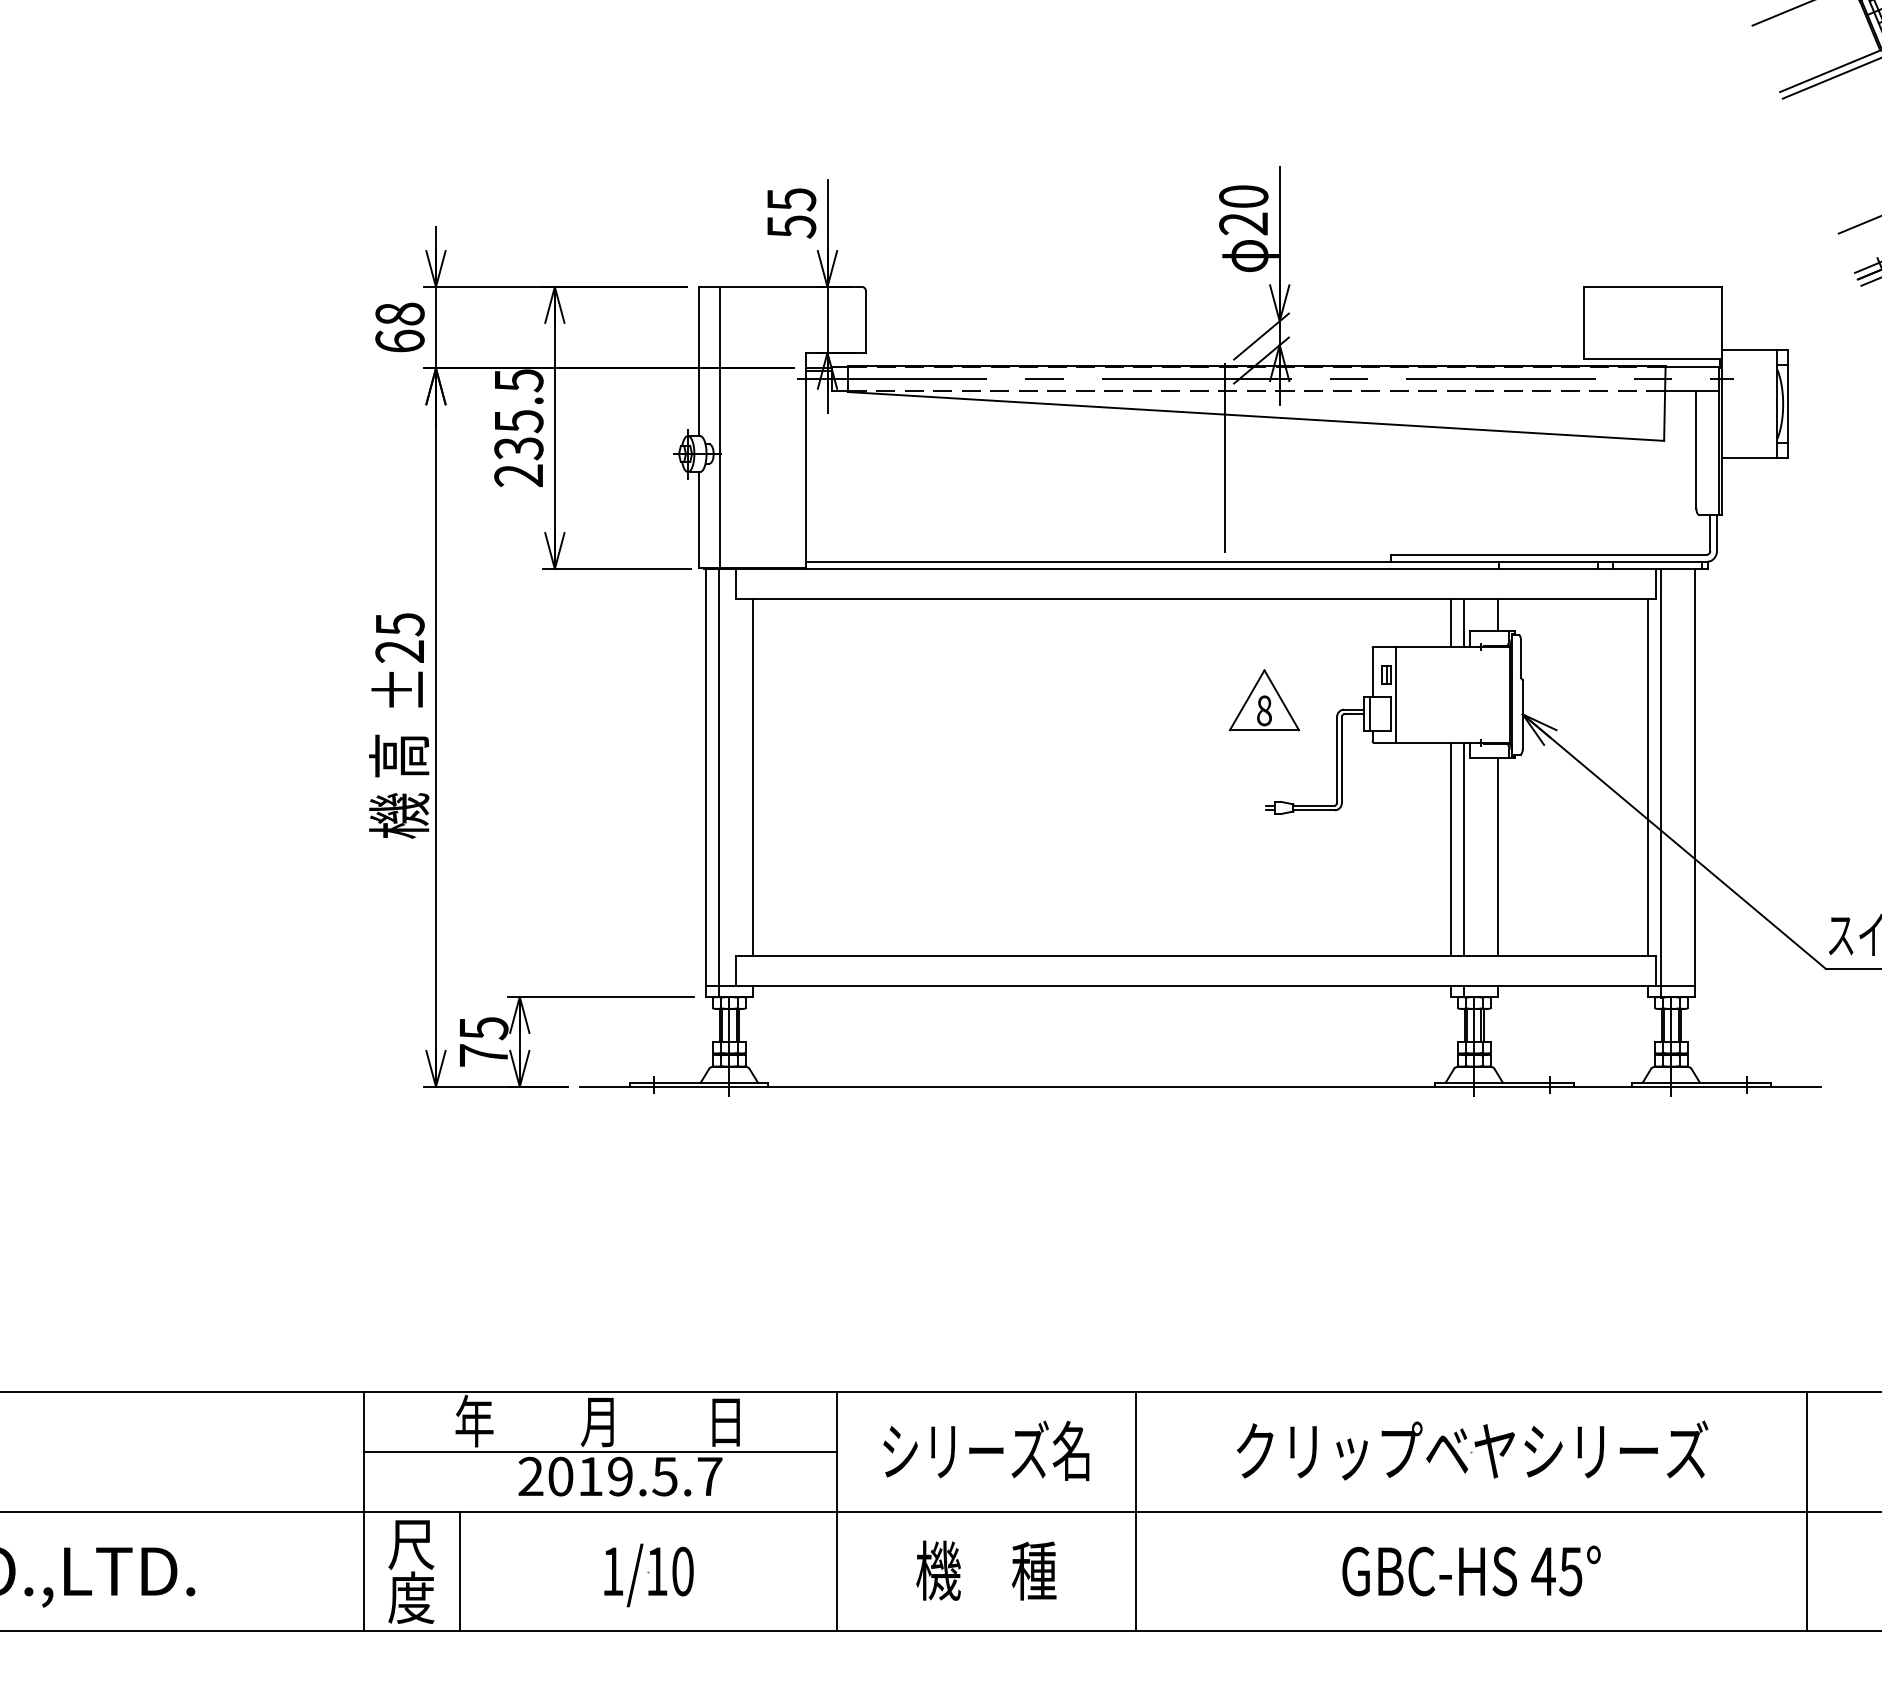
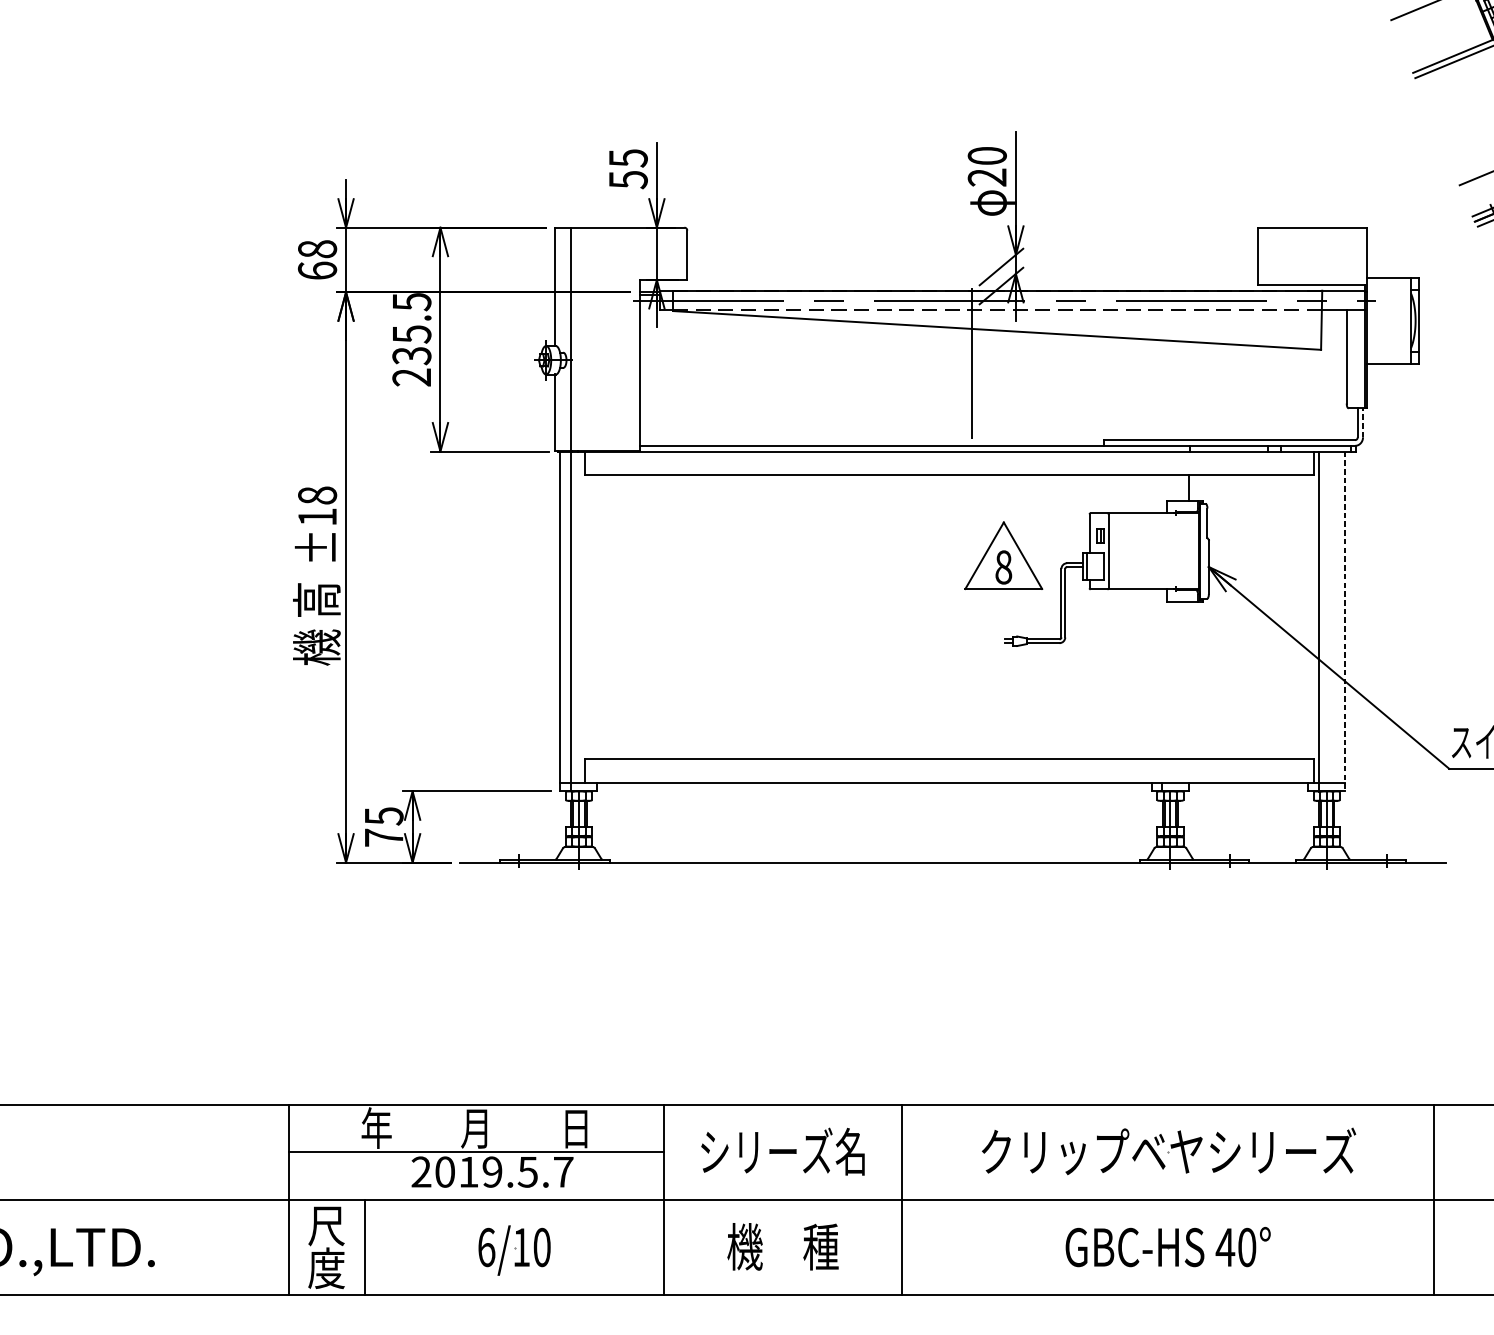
line: (1716, 532) -> (1362, 422), solid -> dashed
line: (1451, 622) -> (1152, 494), removed
line: (1464, 622) -> (1162, 494), removed
text: (399, 637) -> (317, 505), ±25 -> ±18
part: (1264, 700) -> (1003, 555), size x1.4
line: (752, 777) -> (597, 617), removed
line: (1648, 777) -> (1308, 617), removed
line: (1694, 783) -> (1345, 621), solid -> dashed
line: (1451, 849) -> (1152, 674), removed
line: (1464, 849) -> (1162, 674), removed
line: (1497, 857) -> (1188, 680), removed
text: (613, 1571) -> (486, 1247), 1/10 -> 6/10
text: (1570, 1571) -> (1246, 1247), 45° -> 40°

